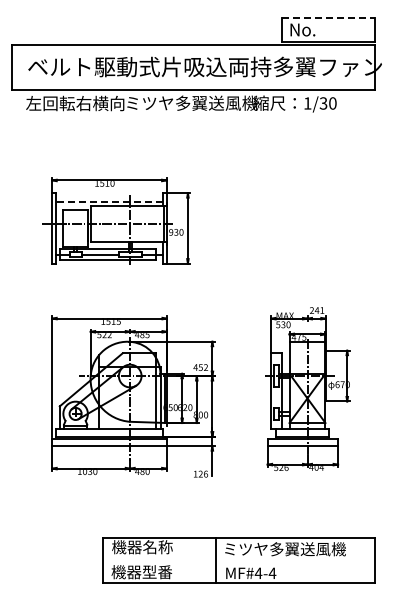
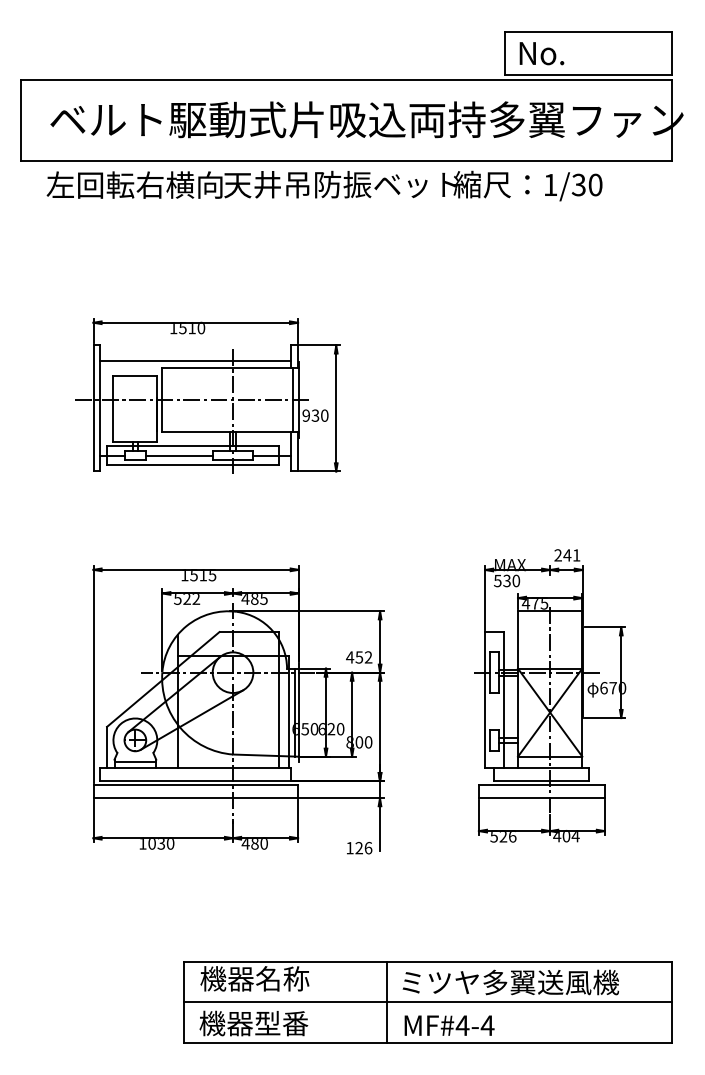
line: (328, 18) -> (587, 33), dashed -> solid
text: (191, 102) -> (342, 183), ミツヤ多翼送風機 -> 天井吊防振ベット
line: (108, 201) -> (194, 360), dashed -> solid
line: (238, 560) -> (426, 1002), added

